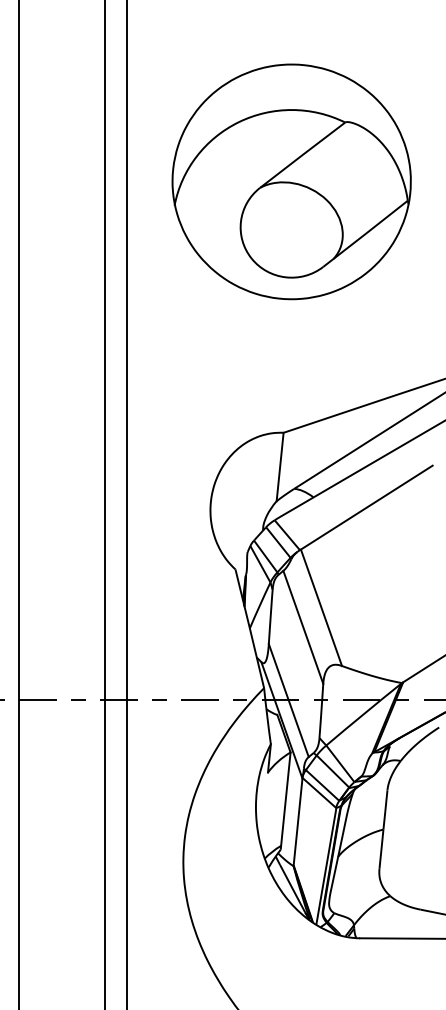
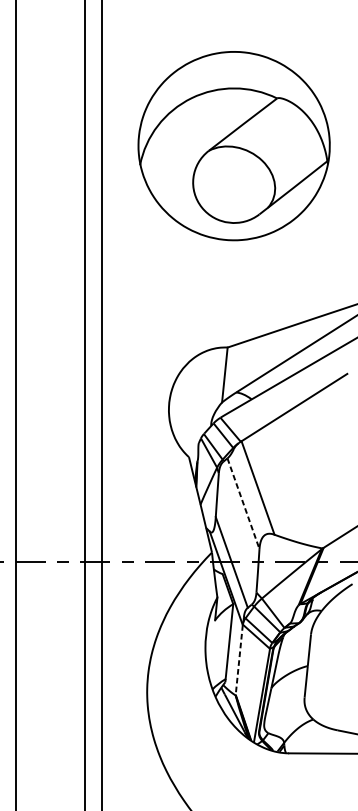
line: (303, 627) -> (243, 503), solid -> dashed
line: (298, 821) -> (239, 659), solid -> dashed

